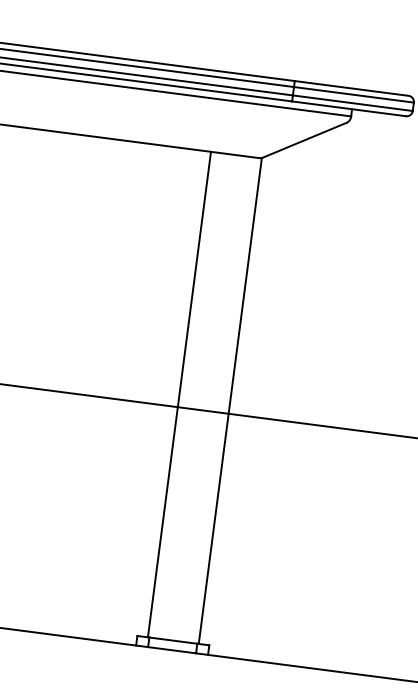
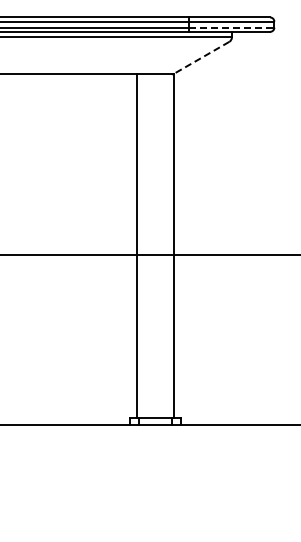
line: (353, 103) -> (232, 27), solid -> dashed
line: (304, 139) -> (201, 57), solid -> dashed

